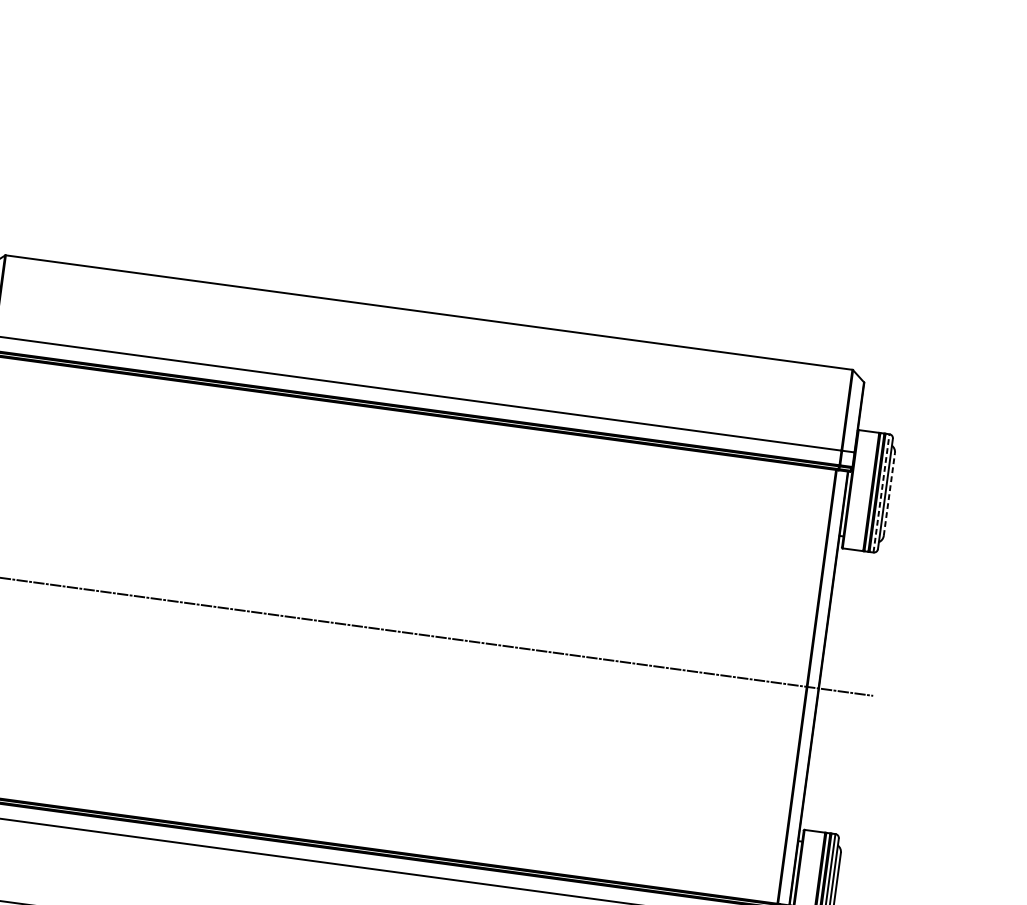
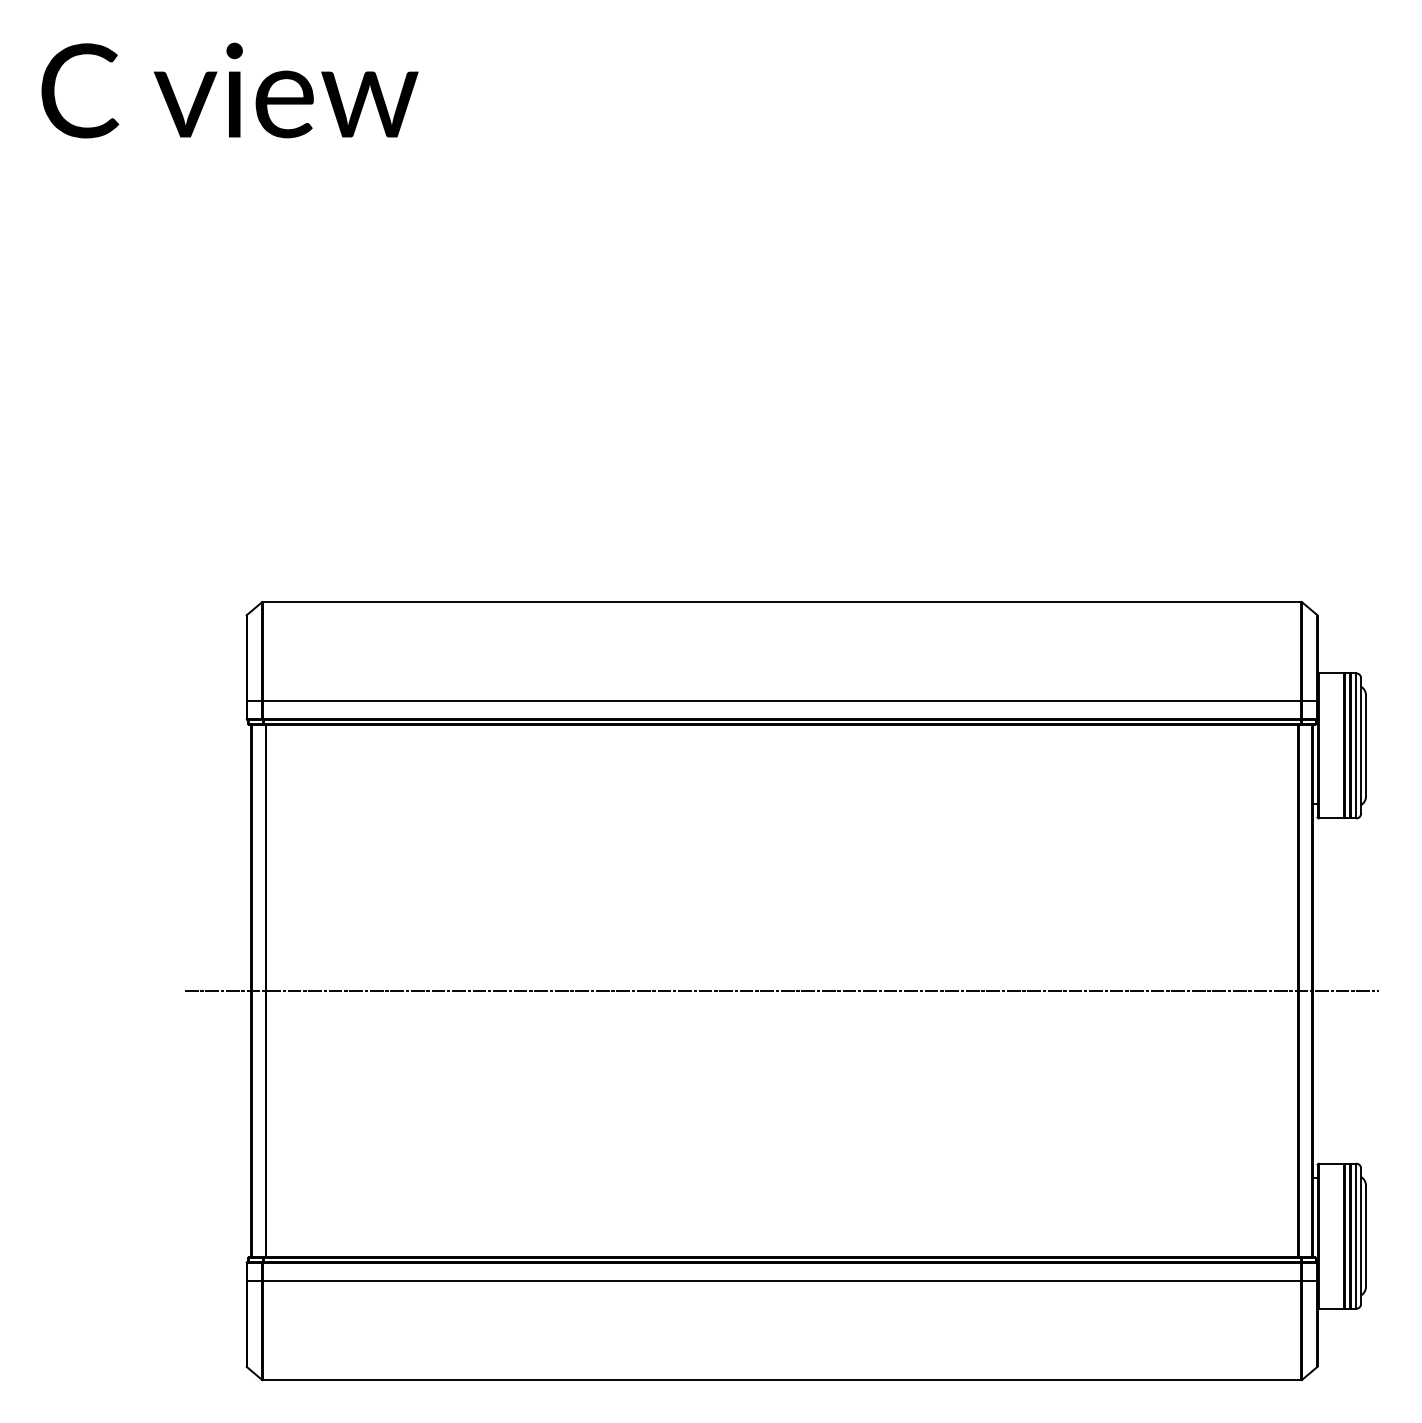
line: (881, 493) -> (1356, 745), dashed -> solid
line: (889, 494) -> (1365, 745), dashed -> solid

